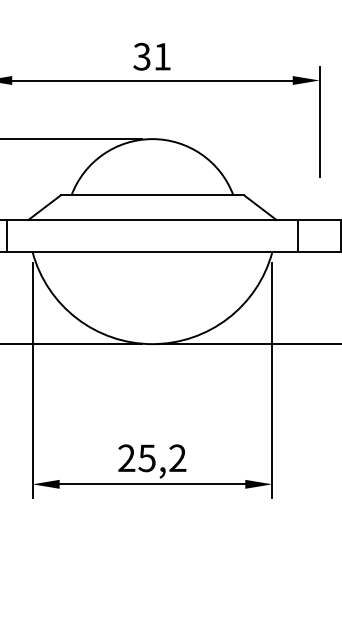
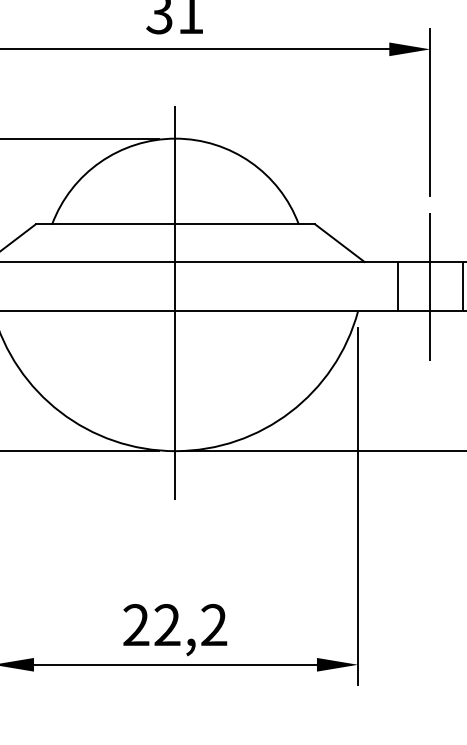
line: (319, 235) -> (430, 285), added
line: (152, 246) -> (175, 302), added
text: (146, 458) -> (166, 625), 25,2 -> 22,2

